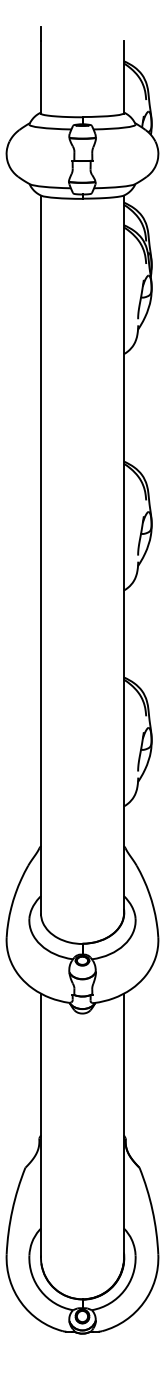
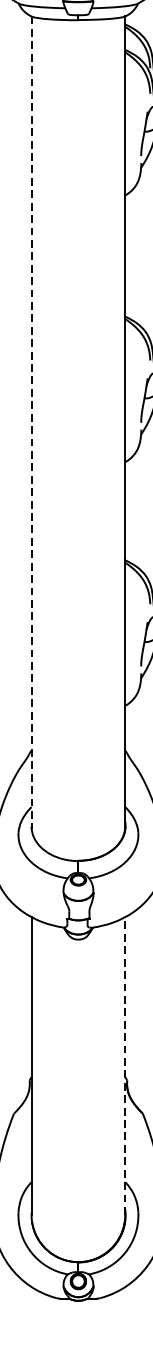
line: (41, 555) -> (32, 422), solid -> dashed
line: (123, 1125) -> (124, 1065), solid -> dashed

